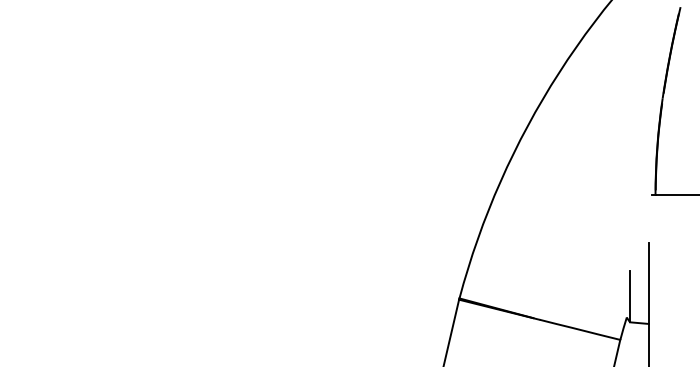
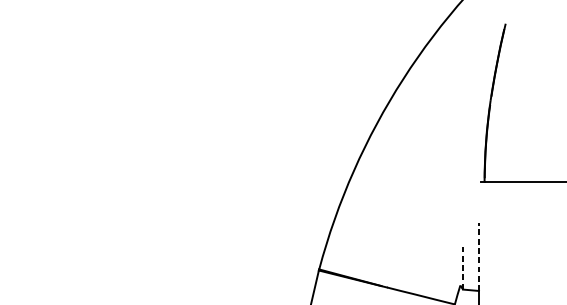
line: (648, 283) -> (478, 256), solid -> dashed
line: (630, 296) -> (463, 267), solid -> dashed

